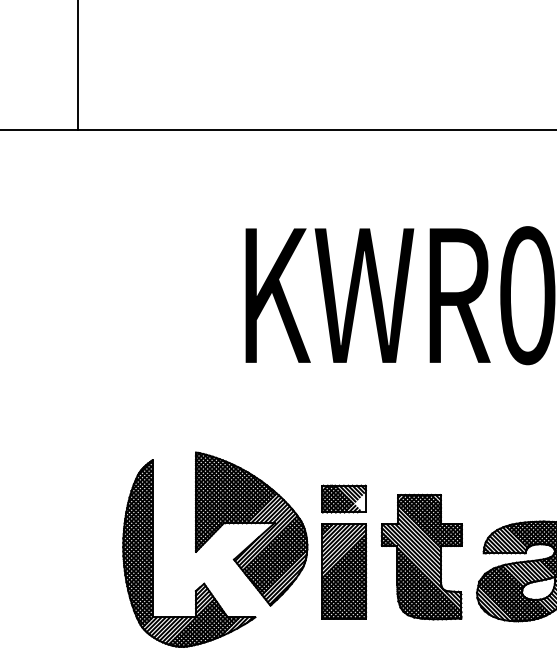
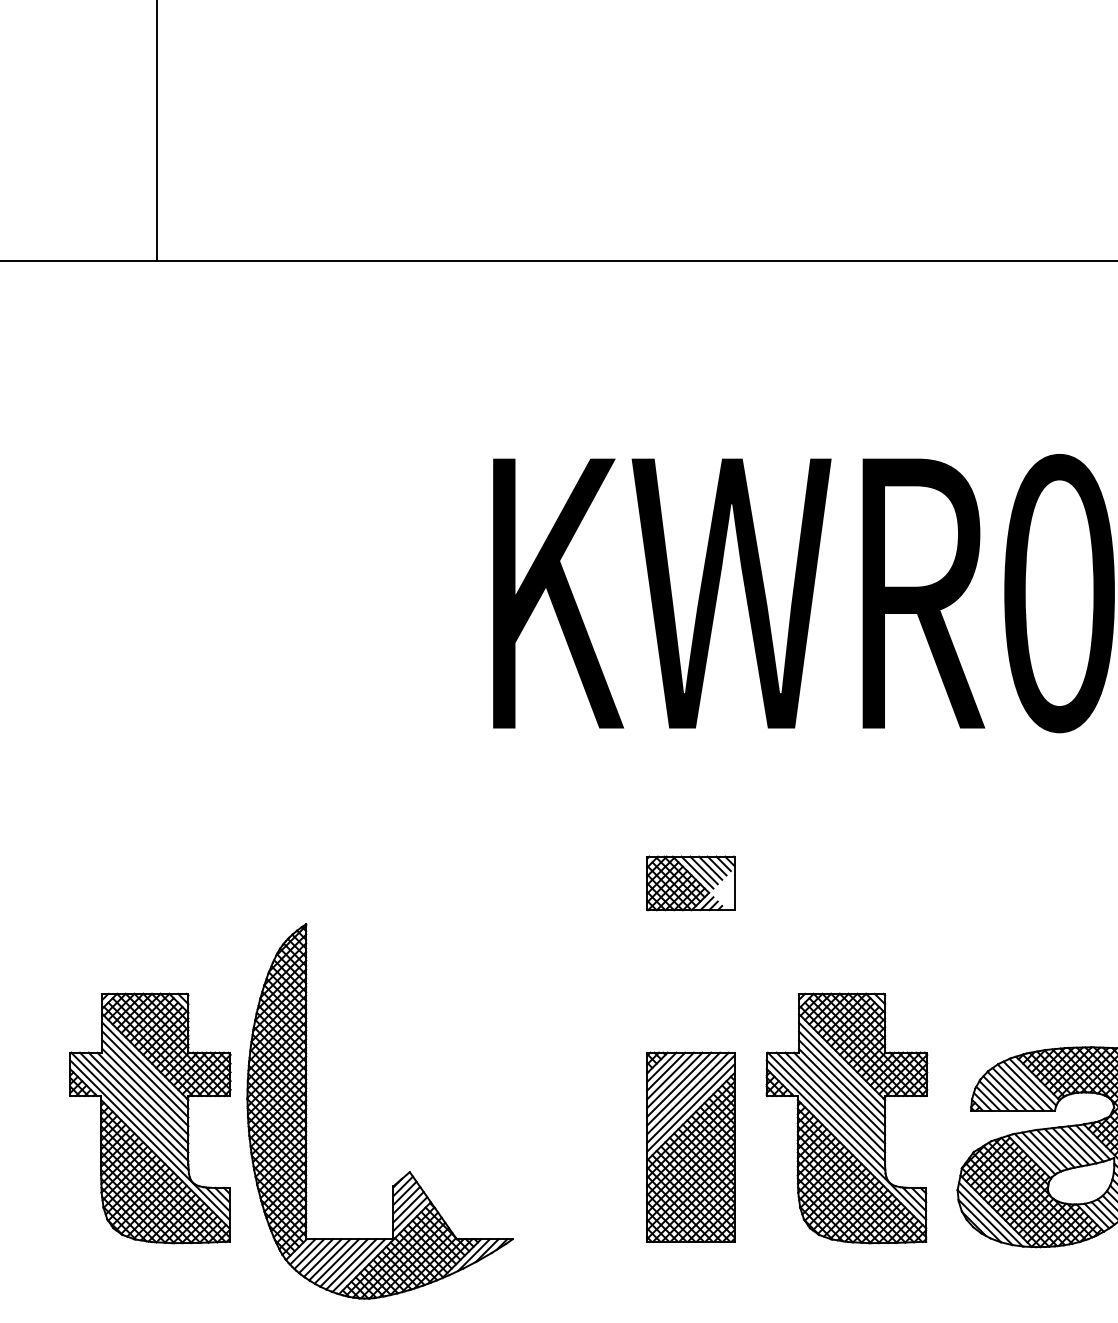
part: (343, 498) -> (689, 882), moved
part: (251, 528) -> (504, 1061), removed
part: (74, 556) -> (149, 1117), added

